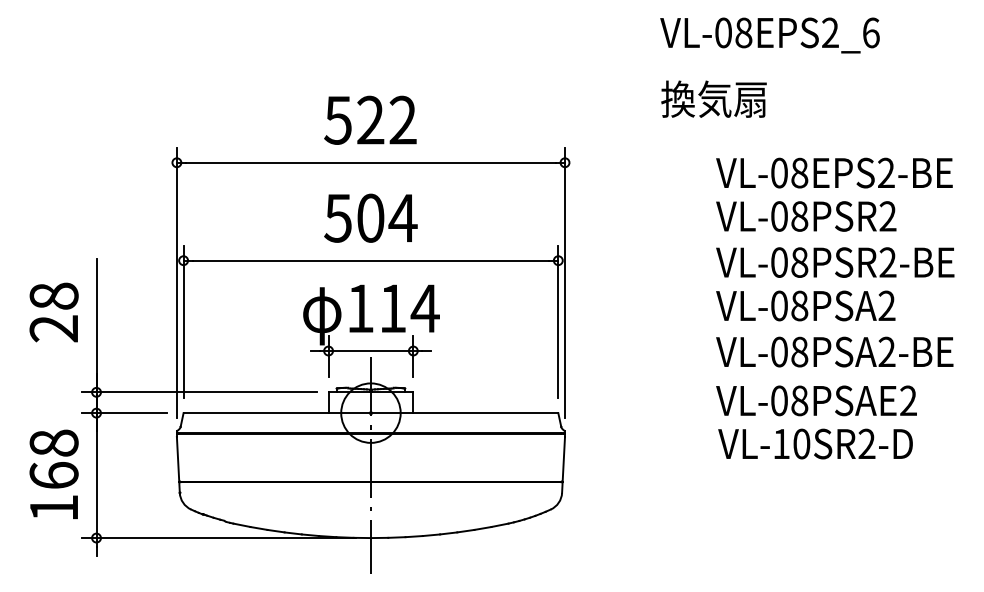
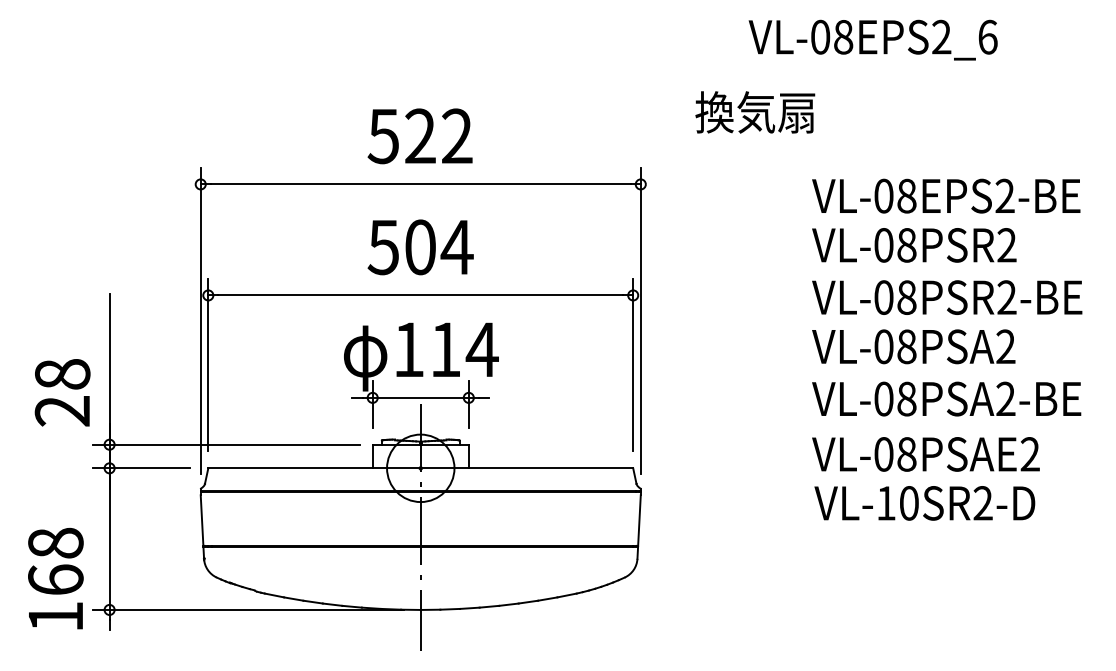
text: (713, 98) -> (754, 111), moved
text: (53, 312) -> (61, 392), moved
text: (53, 473) -> (55, 577), moved

